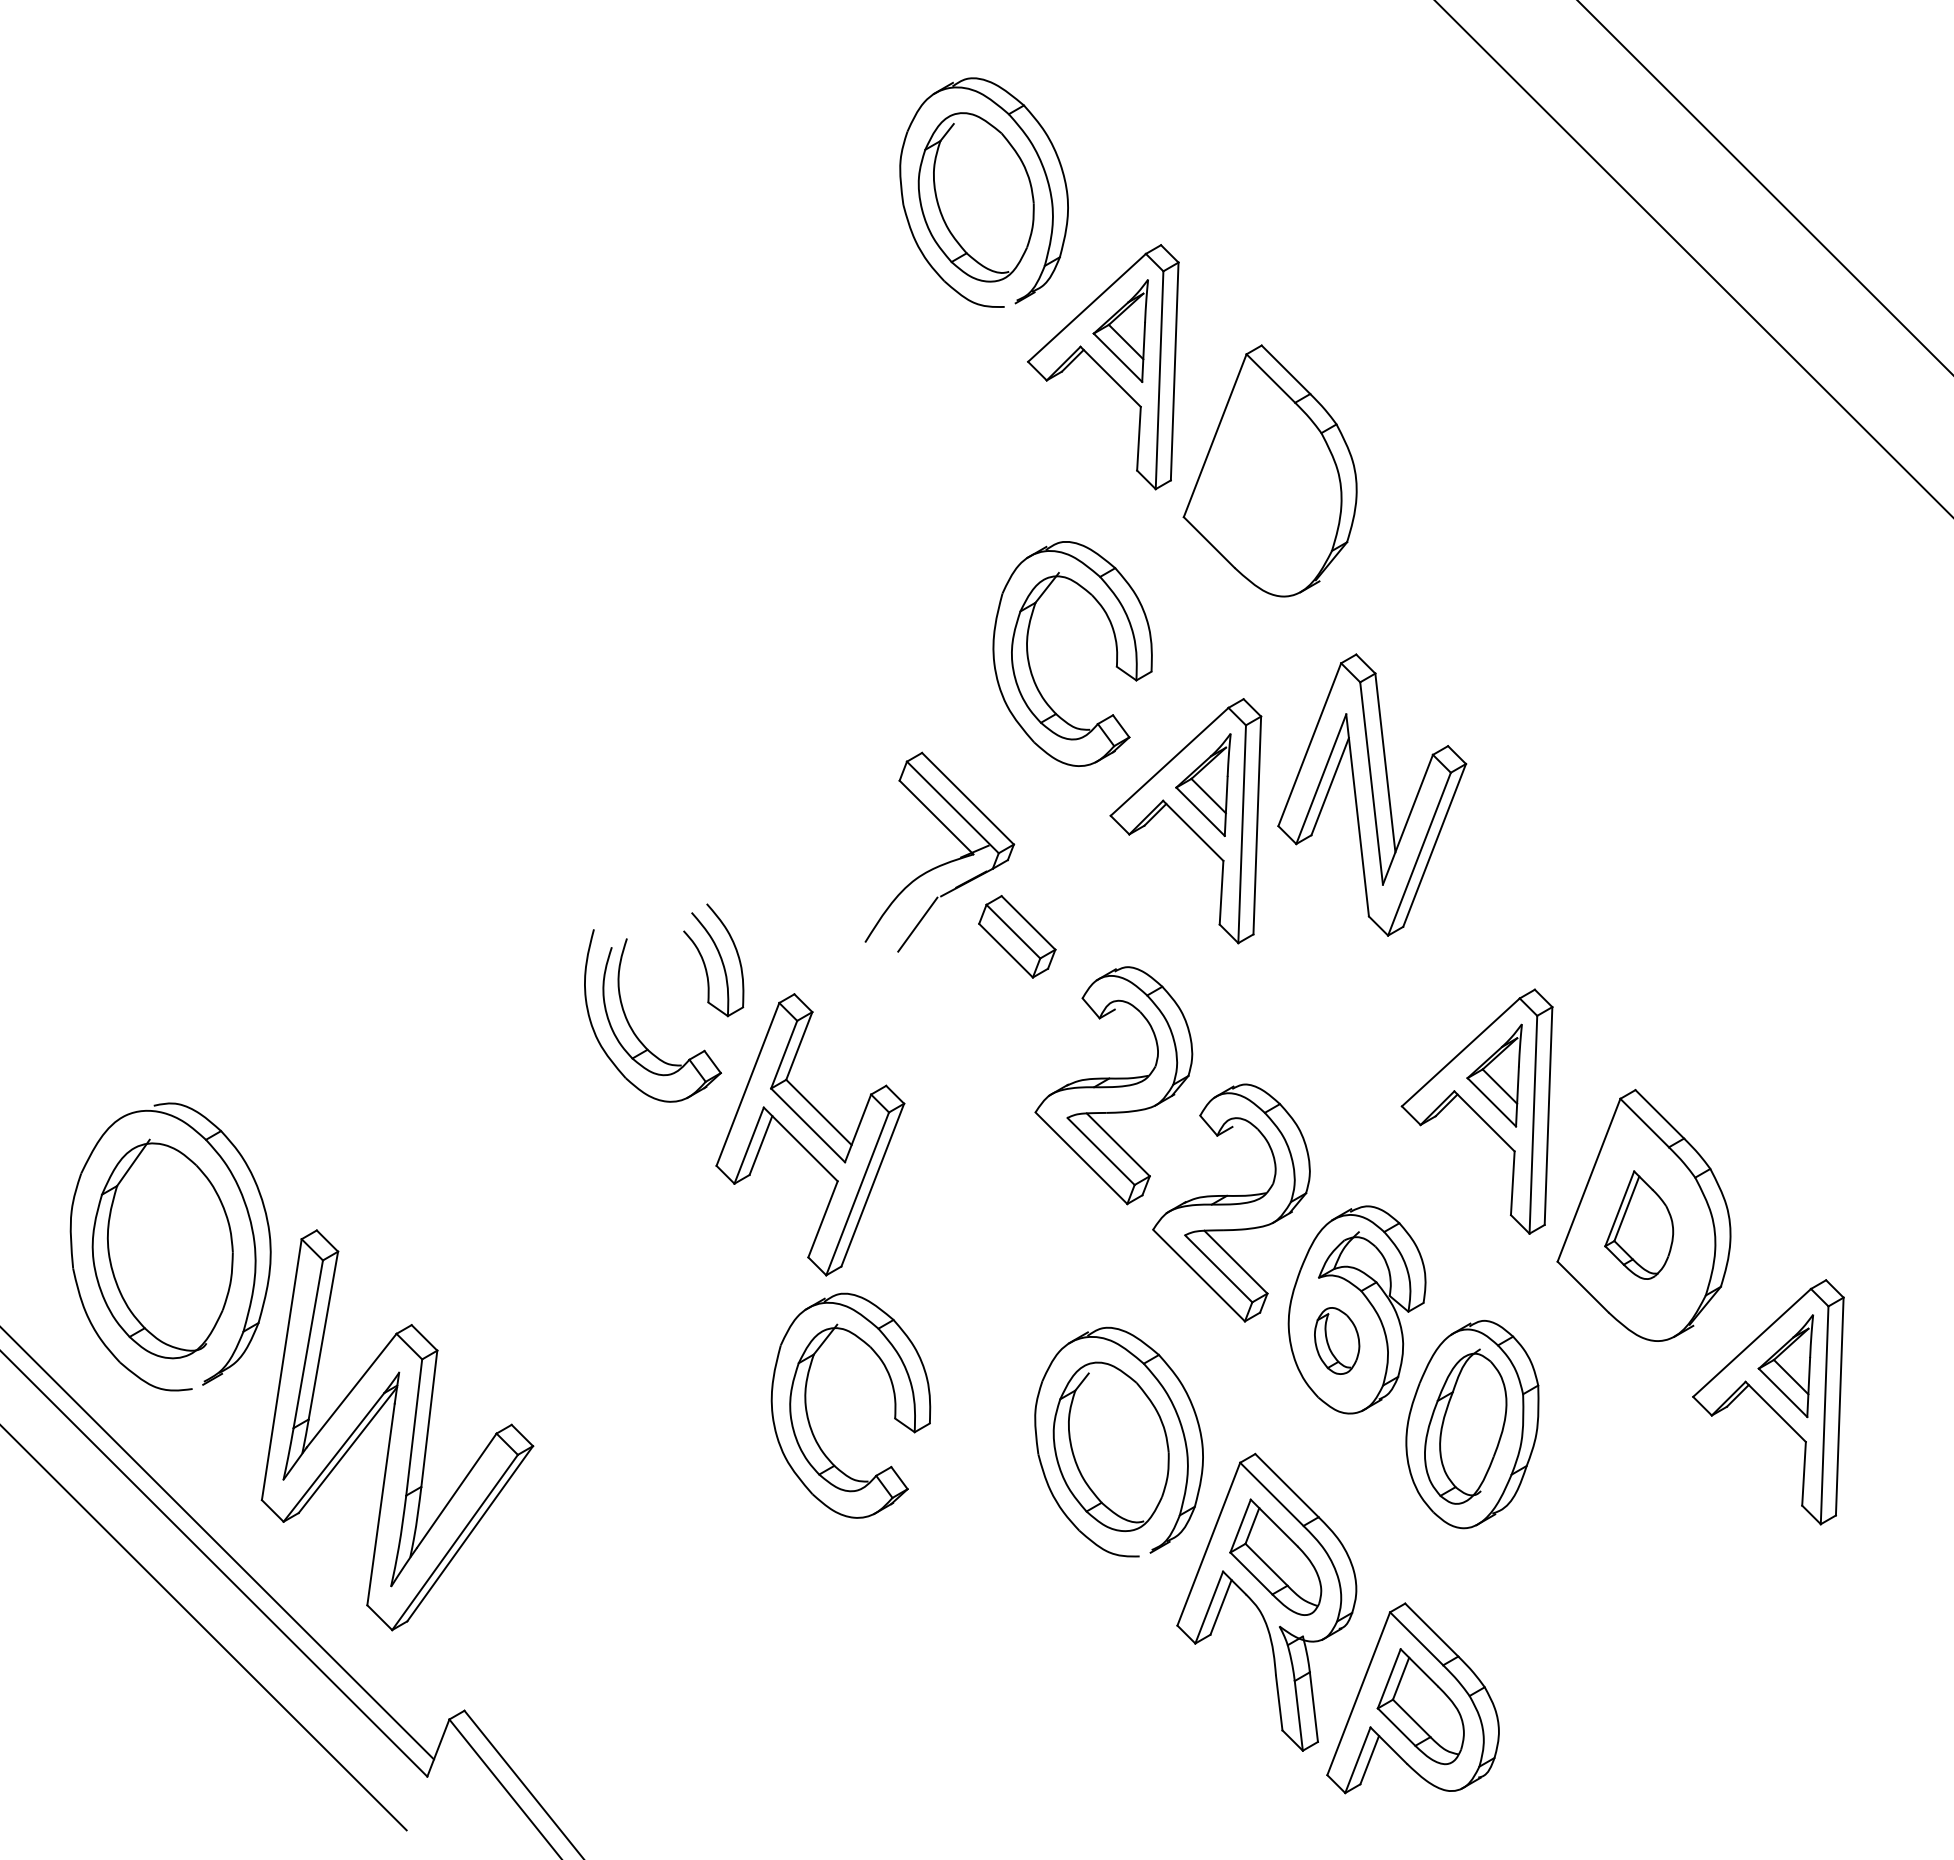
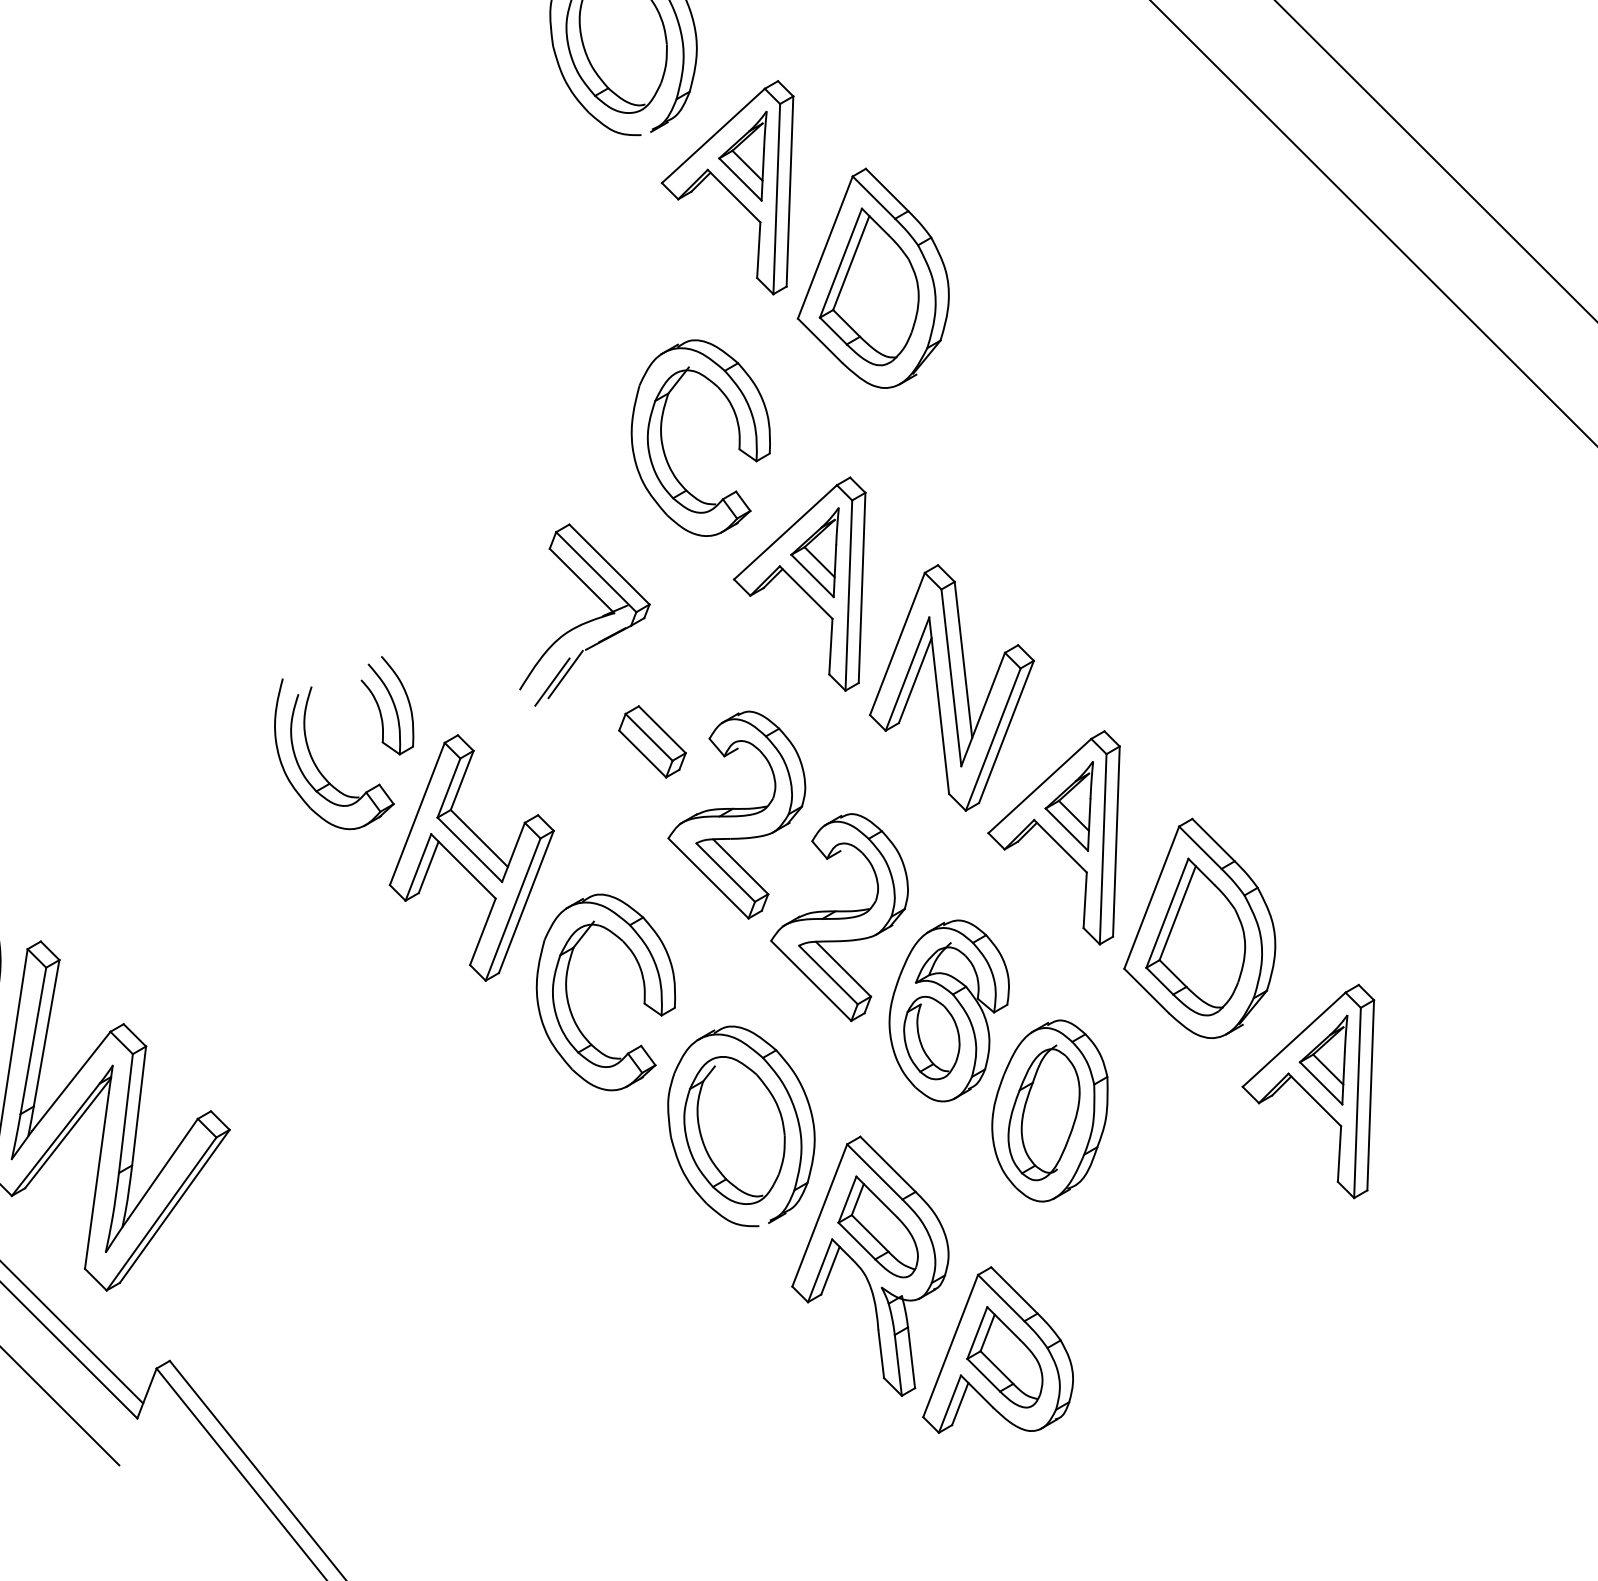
part: (1265, 480) -> (869, 286), added
part: (1372, 794) -> (952, 687), moved
line: (902, 933) -> (552, 682), added
part: (1017, 936) -> (652, 741), moved
part: (1638, 1224) -> (1194, 936), size x1.67
part: (1336, 1340) -> (931, 1037), size x1.43
part: (808, 1415) -> (568, 1000), moved

